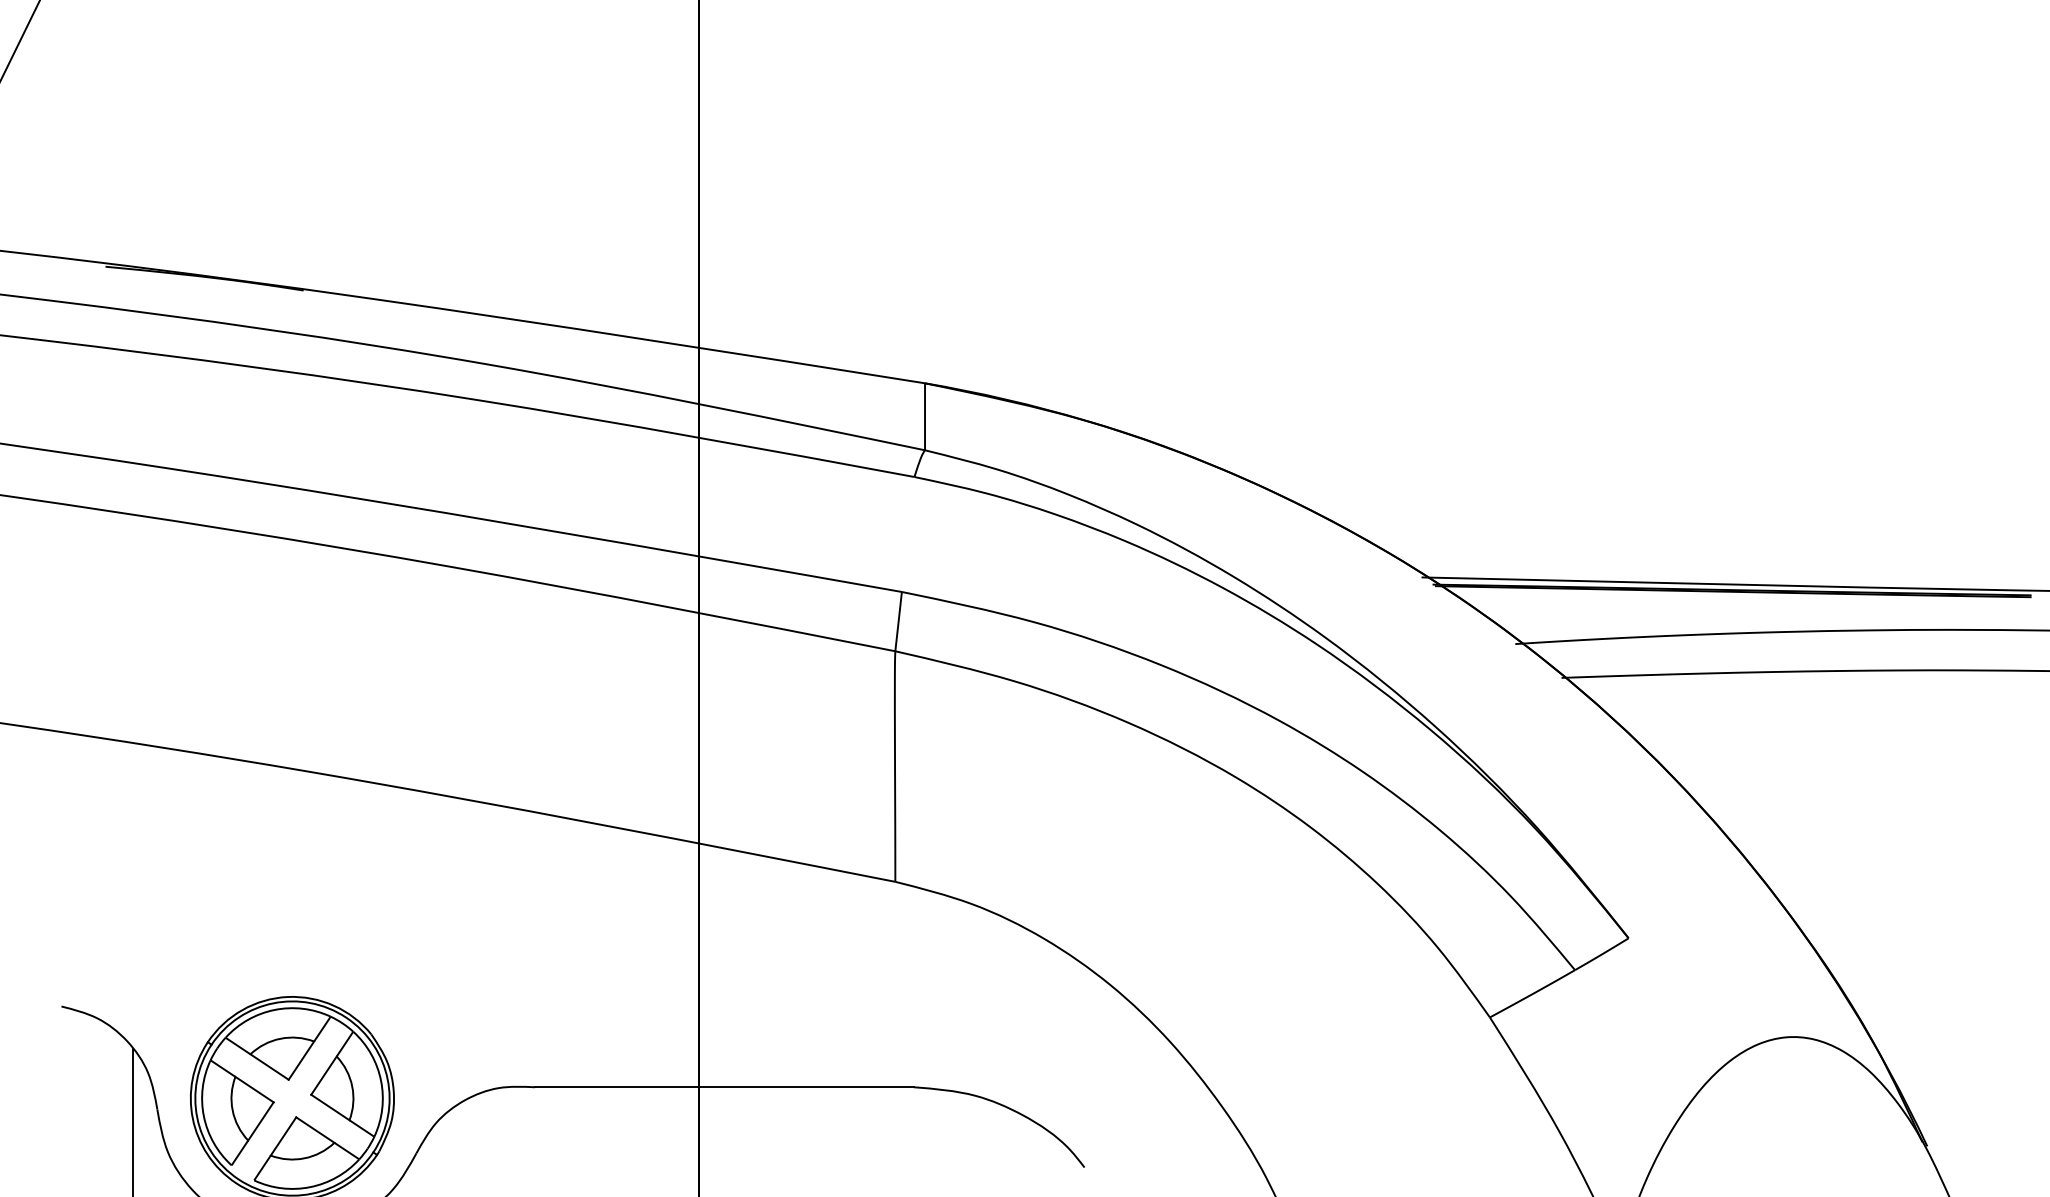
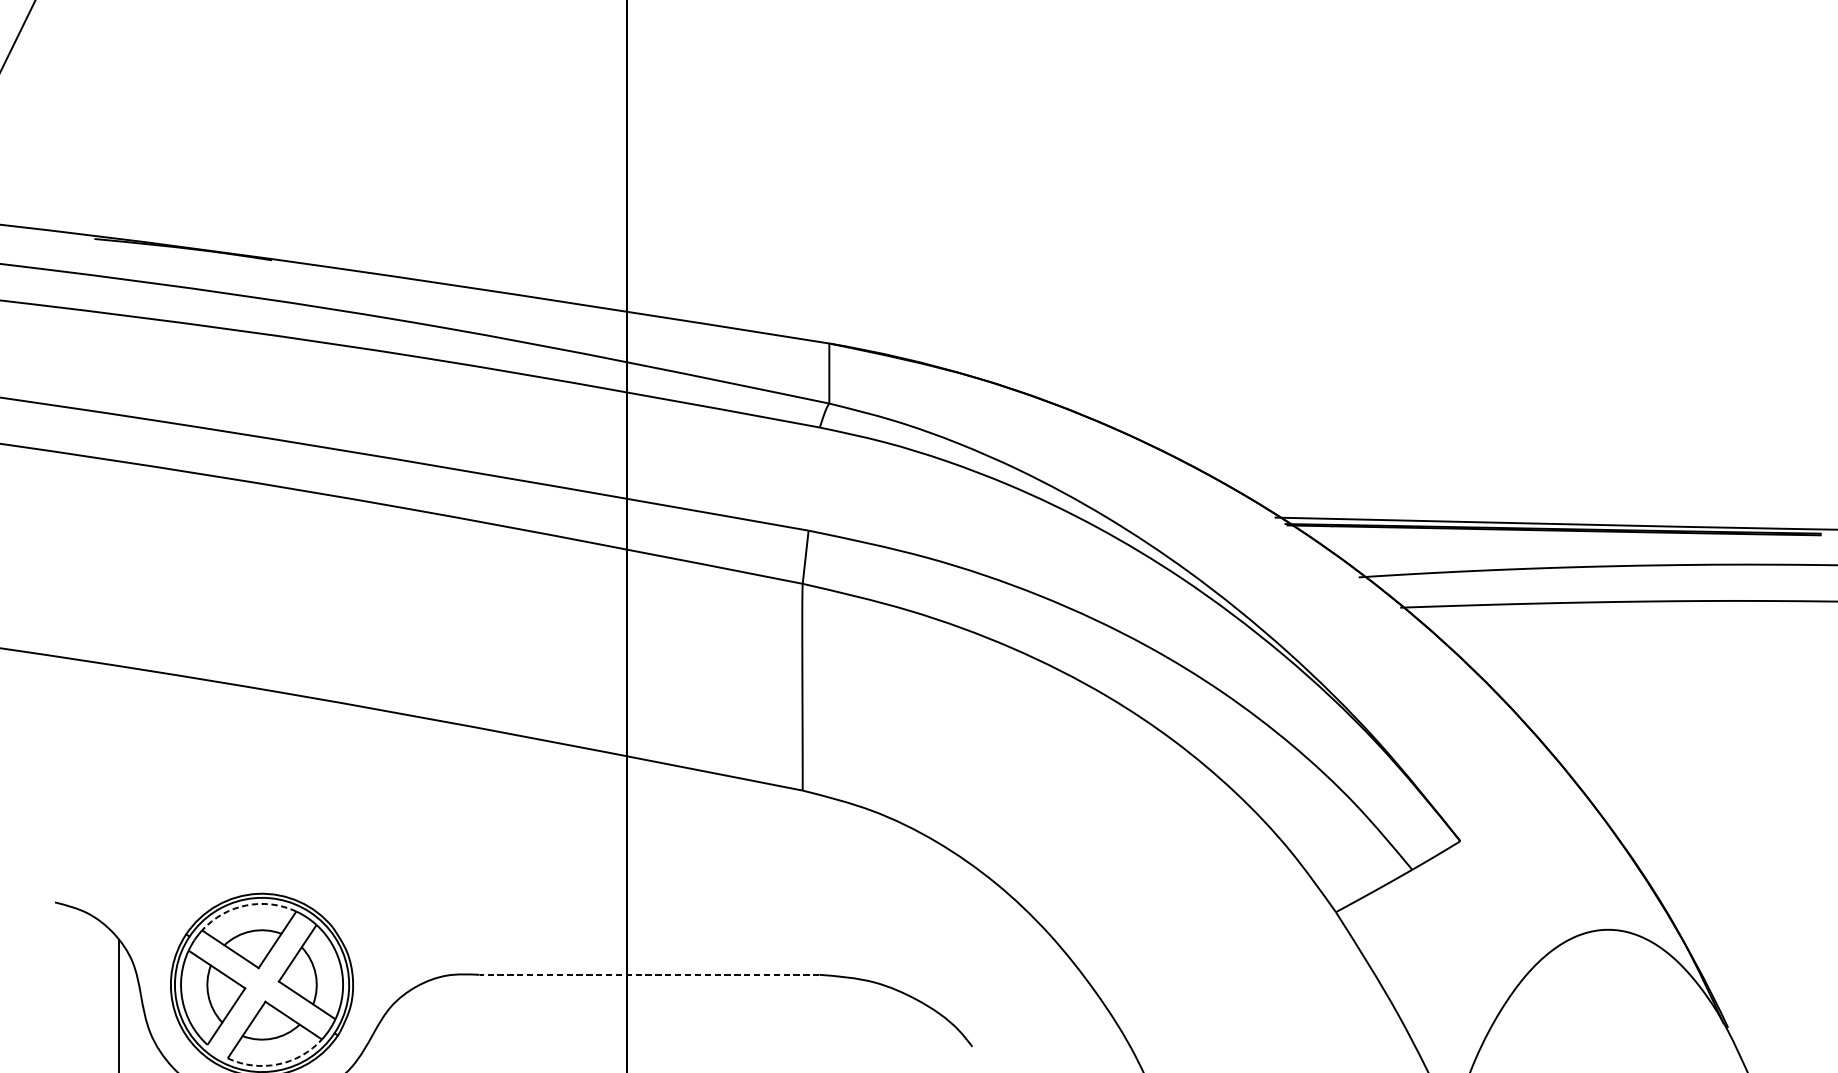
arc: (274, 1009) -> (245, 905), solid -> dashed
line: (724, 1087) -> (649, 975), solid -> dashed
arc: (310, 1187) -> (278, 1064), solid -> dashed

